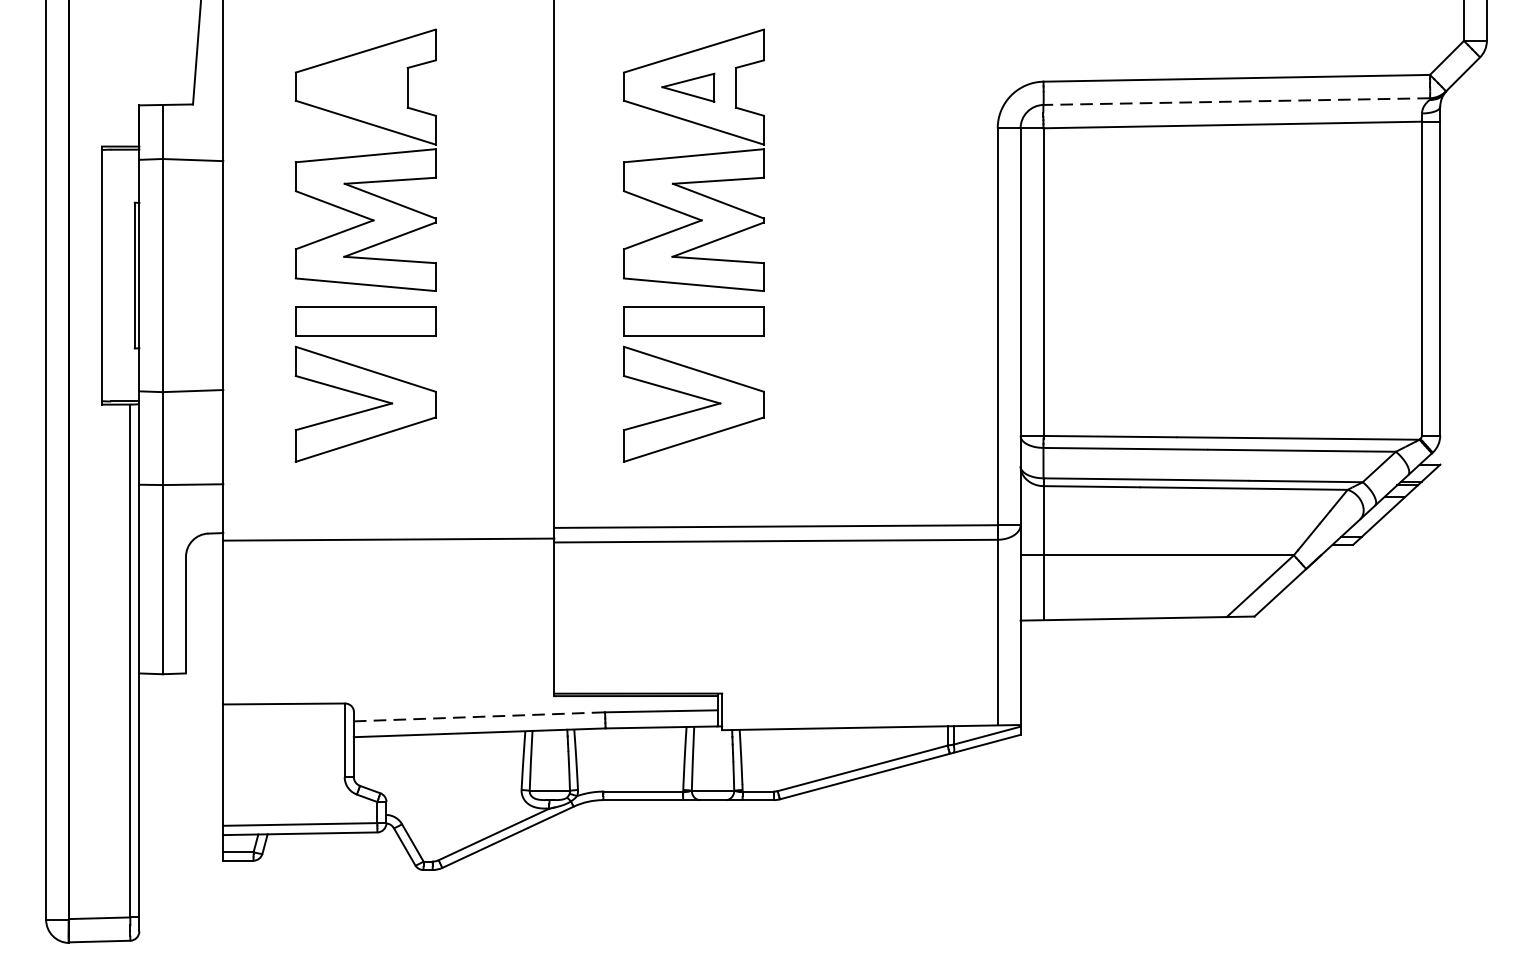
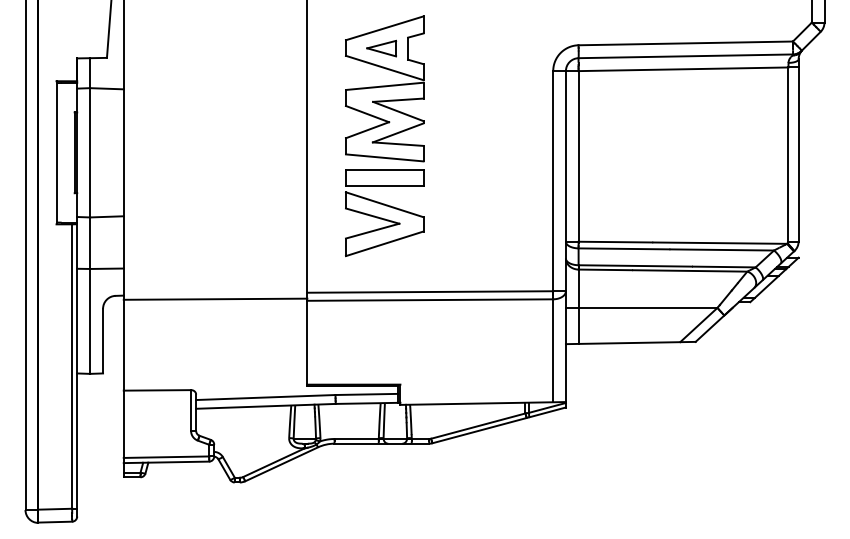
line: (1236, 101) -> (685, 56), dashed -> solid
part: (365, 246) -> (202, 136), removed
line: (478, 716) -> (265, 397), dashed -> solid

